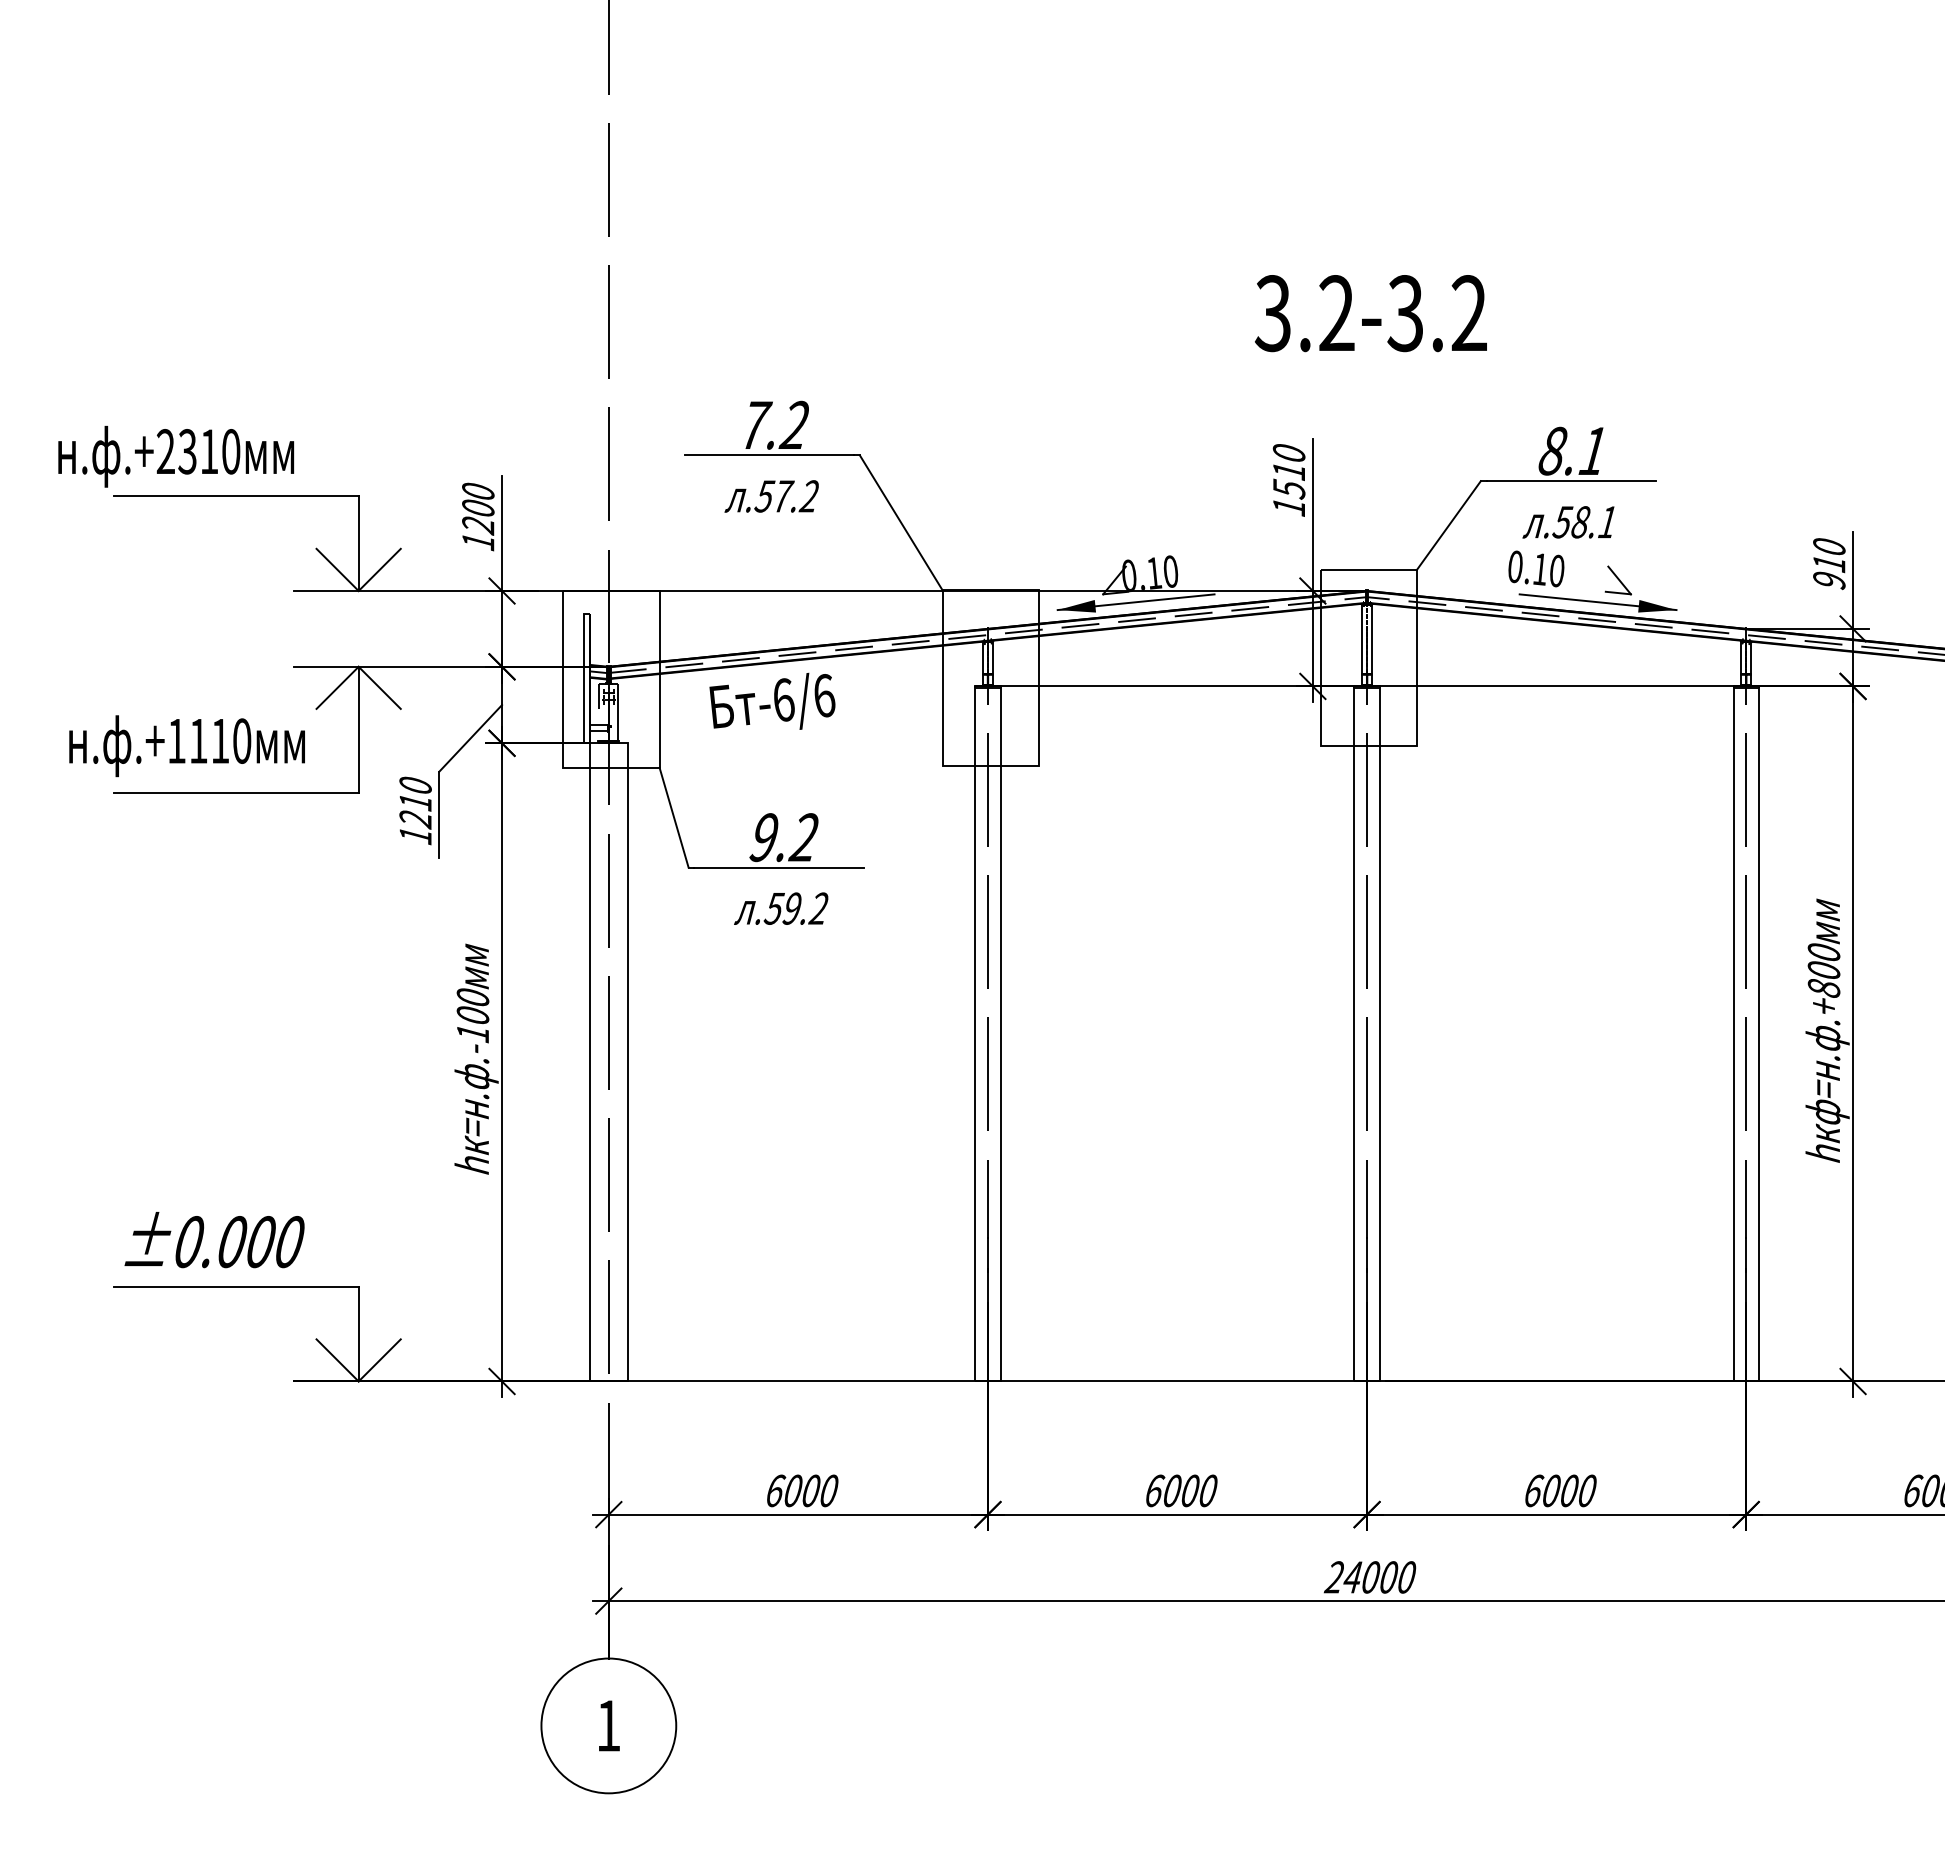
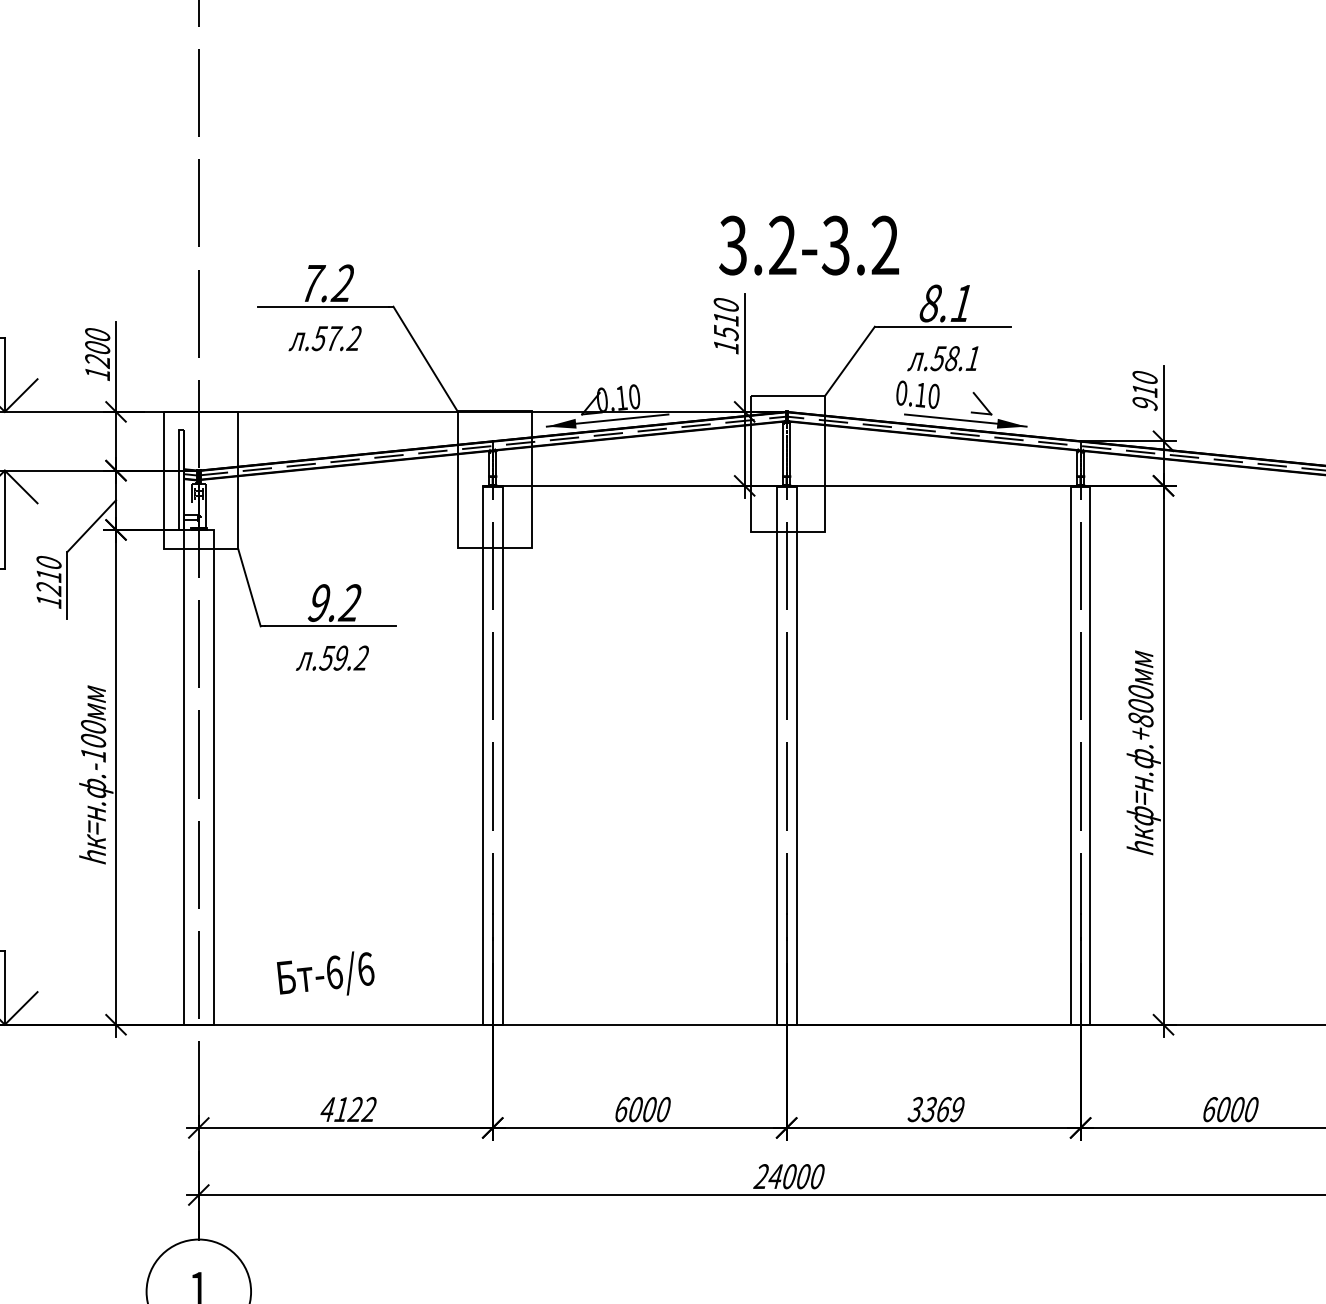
text: (1370, 313) -> (808, 245), moved
text: (772, 700) -> (325, 972), moved
text: (801, 1490) -> (348, 1109), 6000 -> 4122
text: (1559, 1490) -> (935, 1109), 6000 -> 3369

